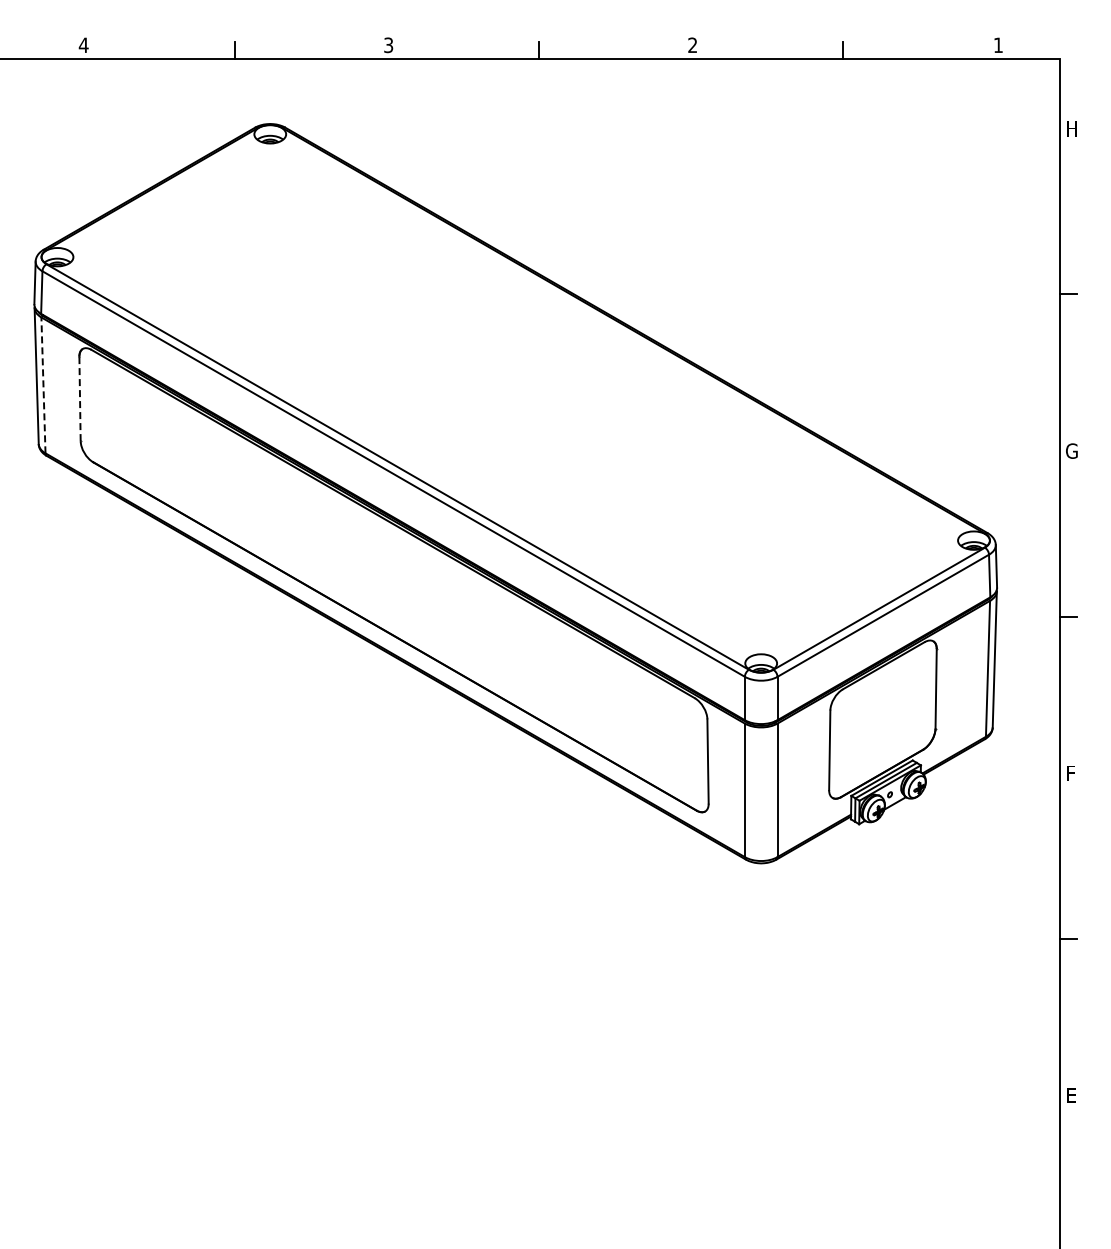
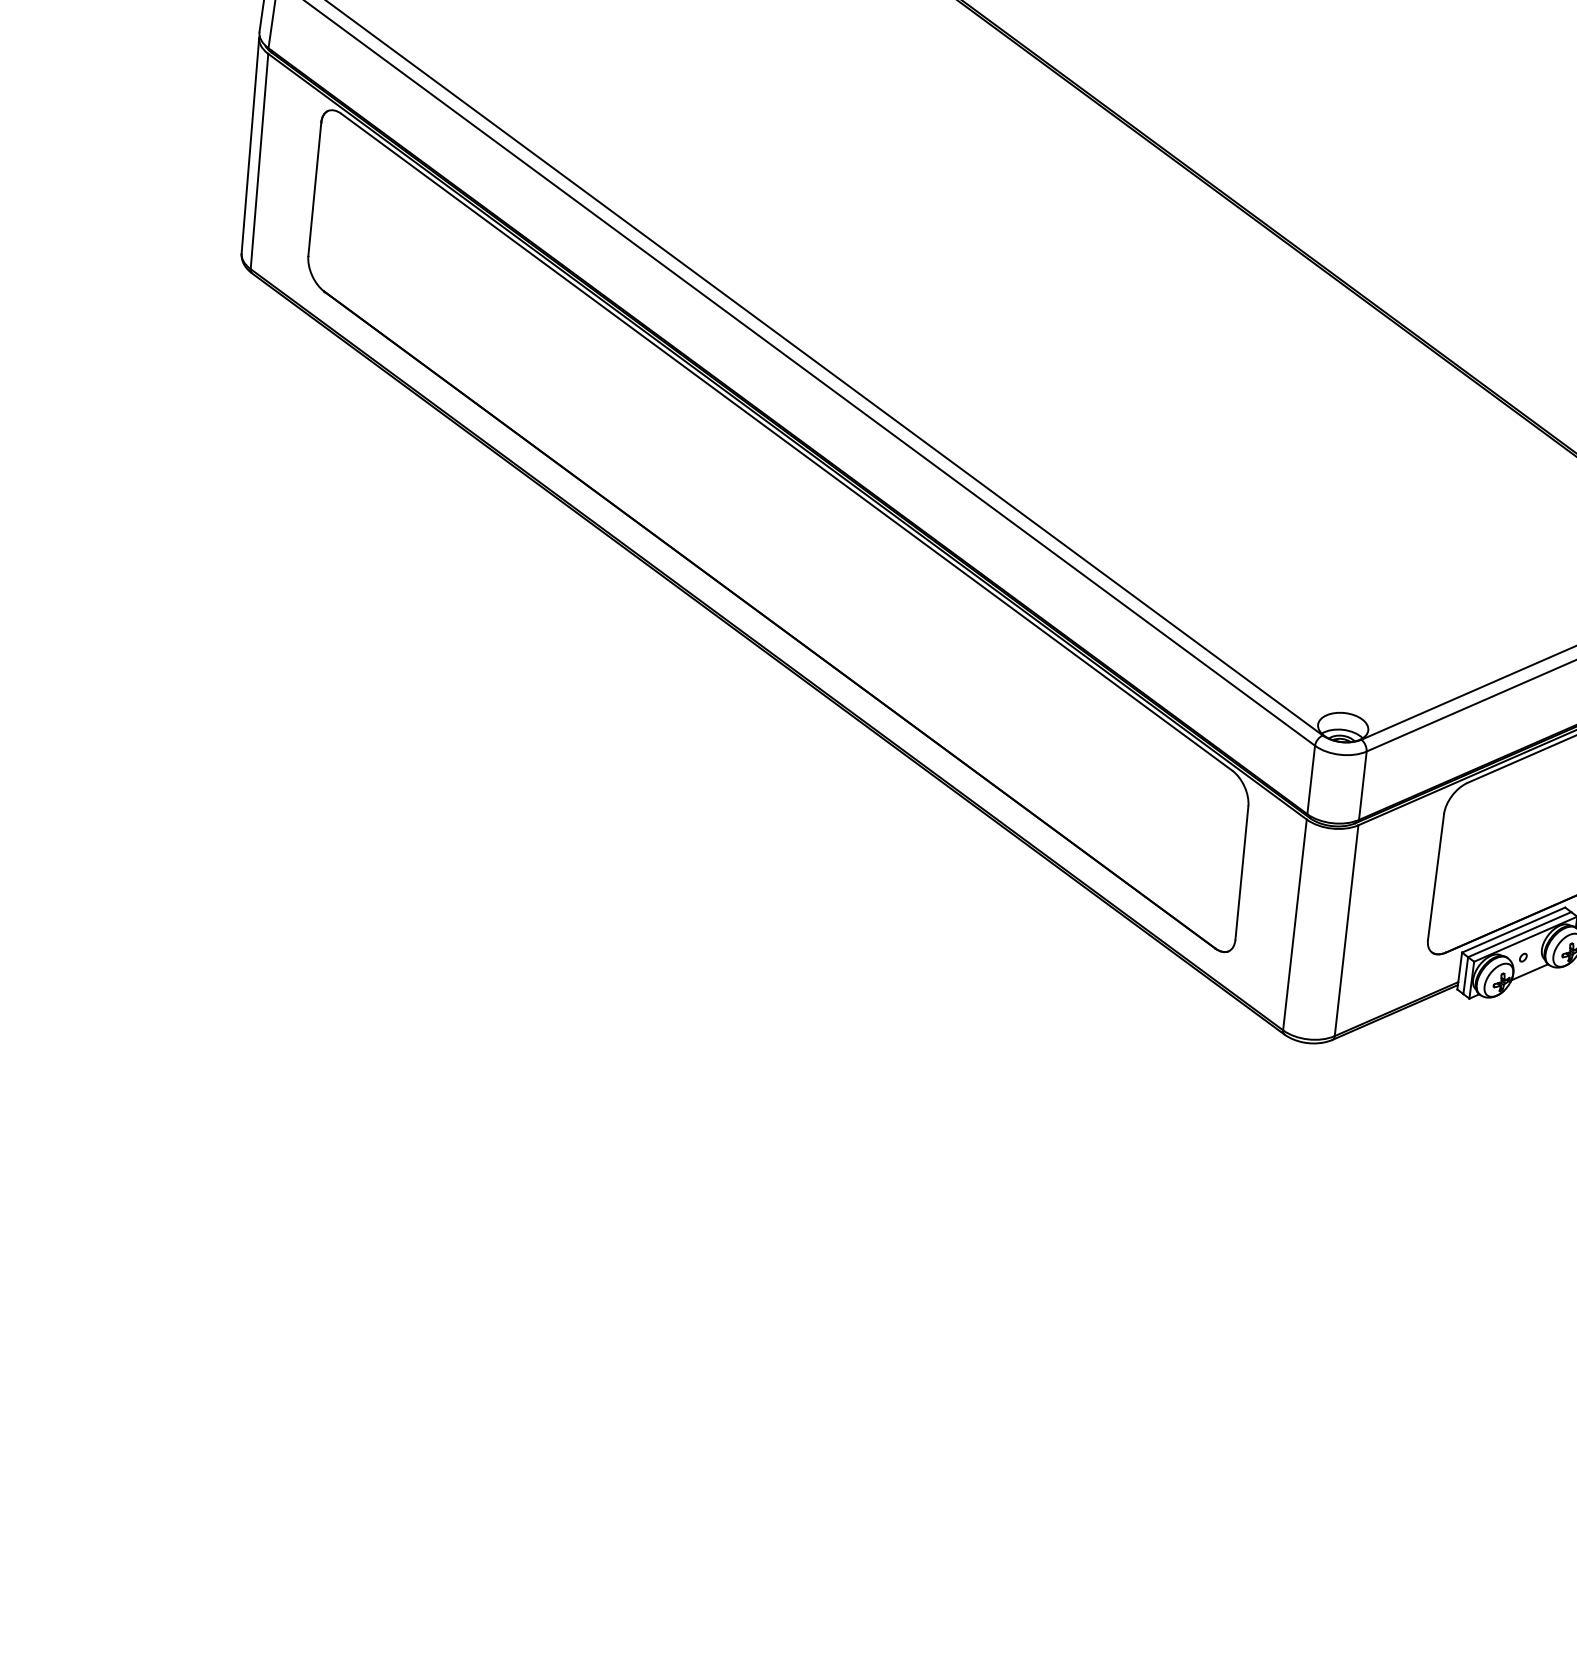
line: (43, 385) -> (259, 161), dashed -> solid
line: (80, 398) -> (315, 188), dashed -> solid

